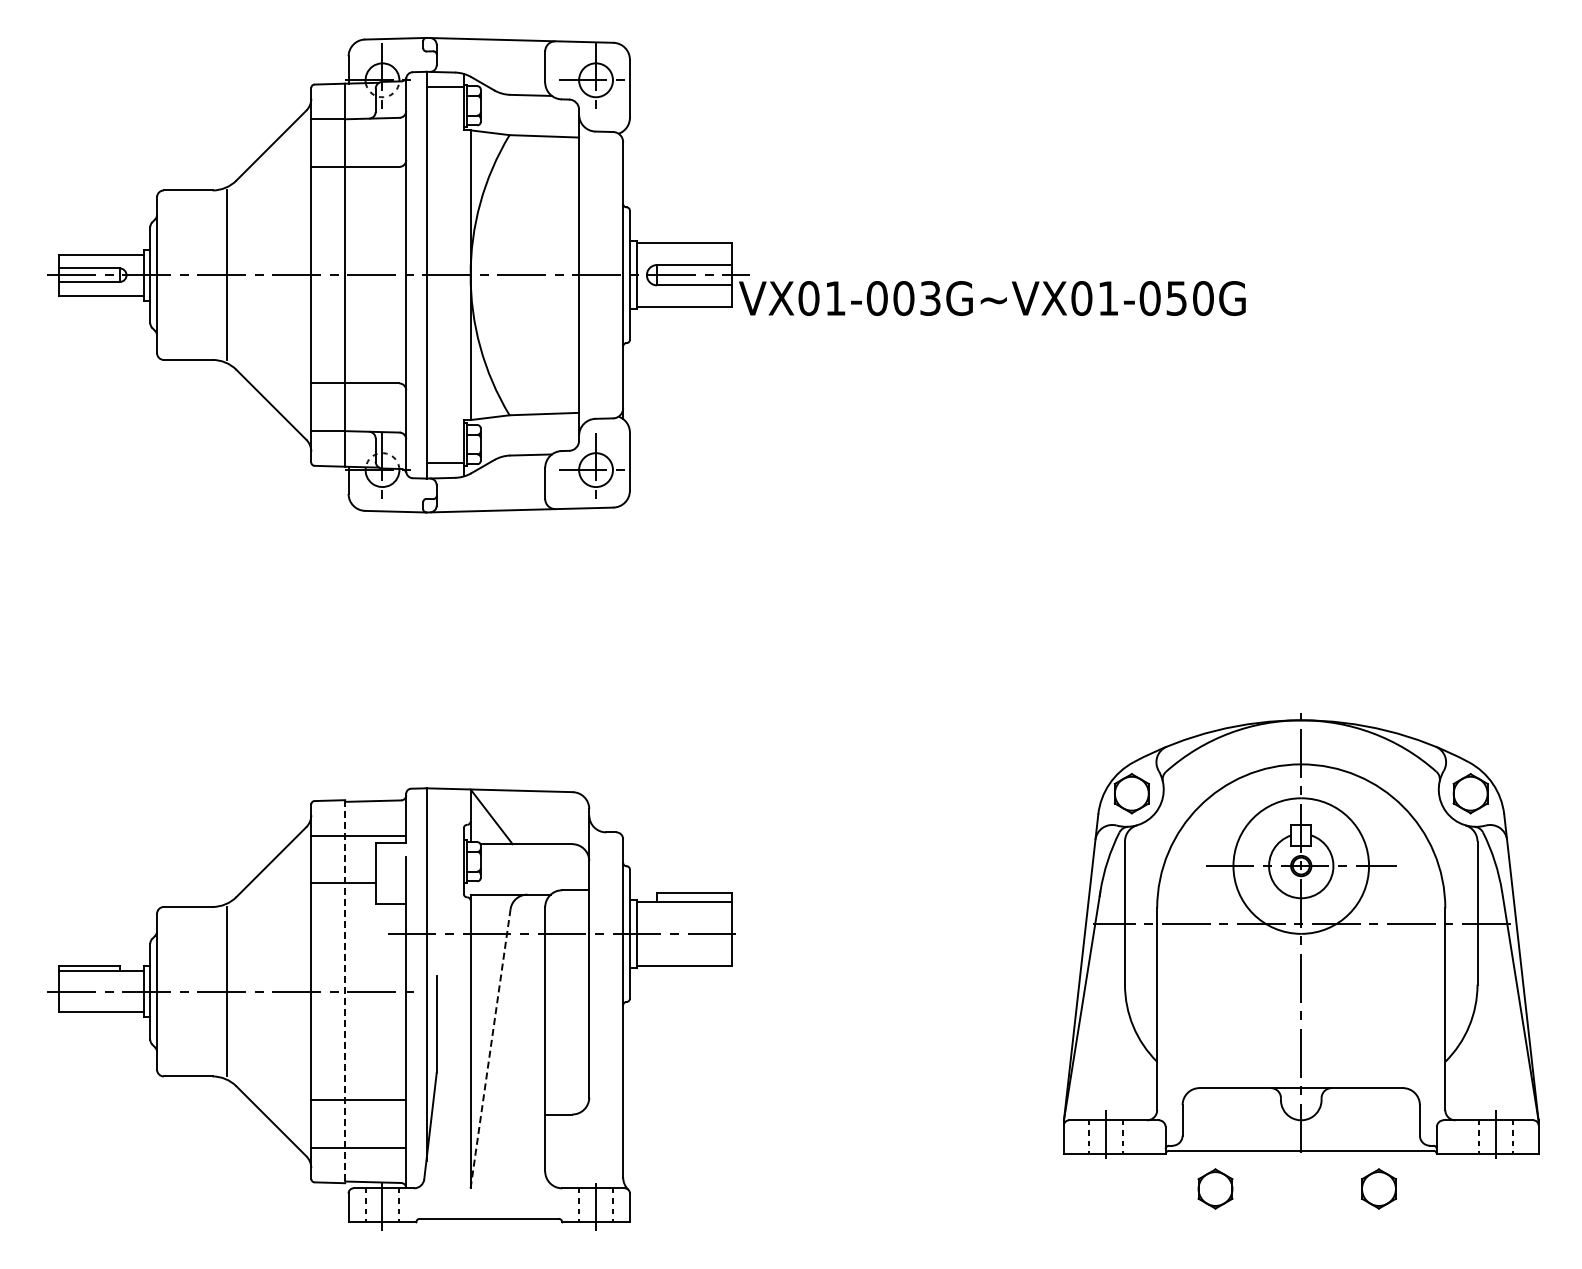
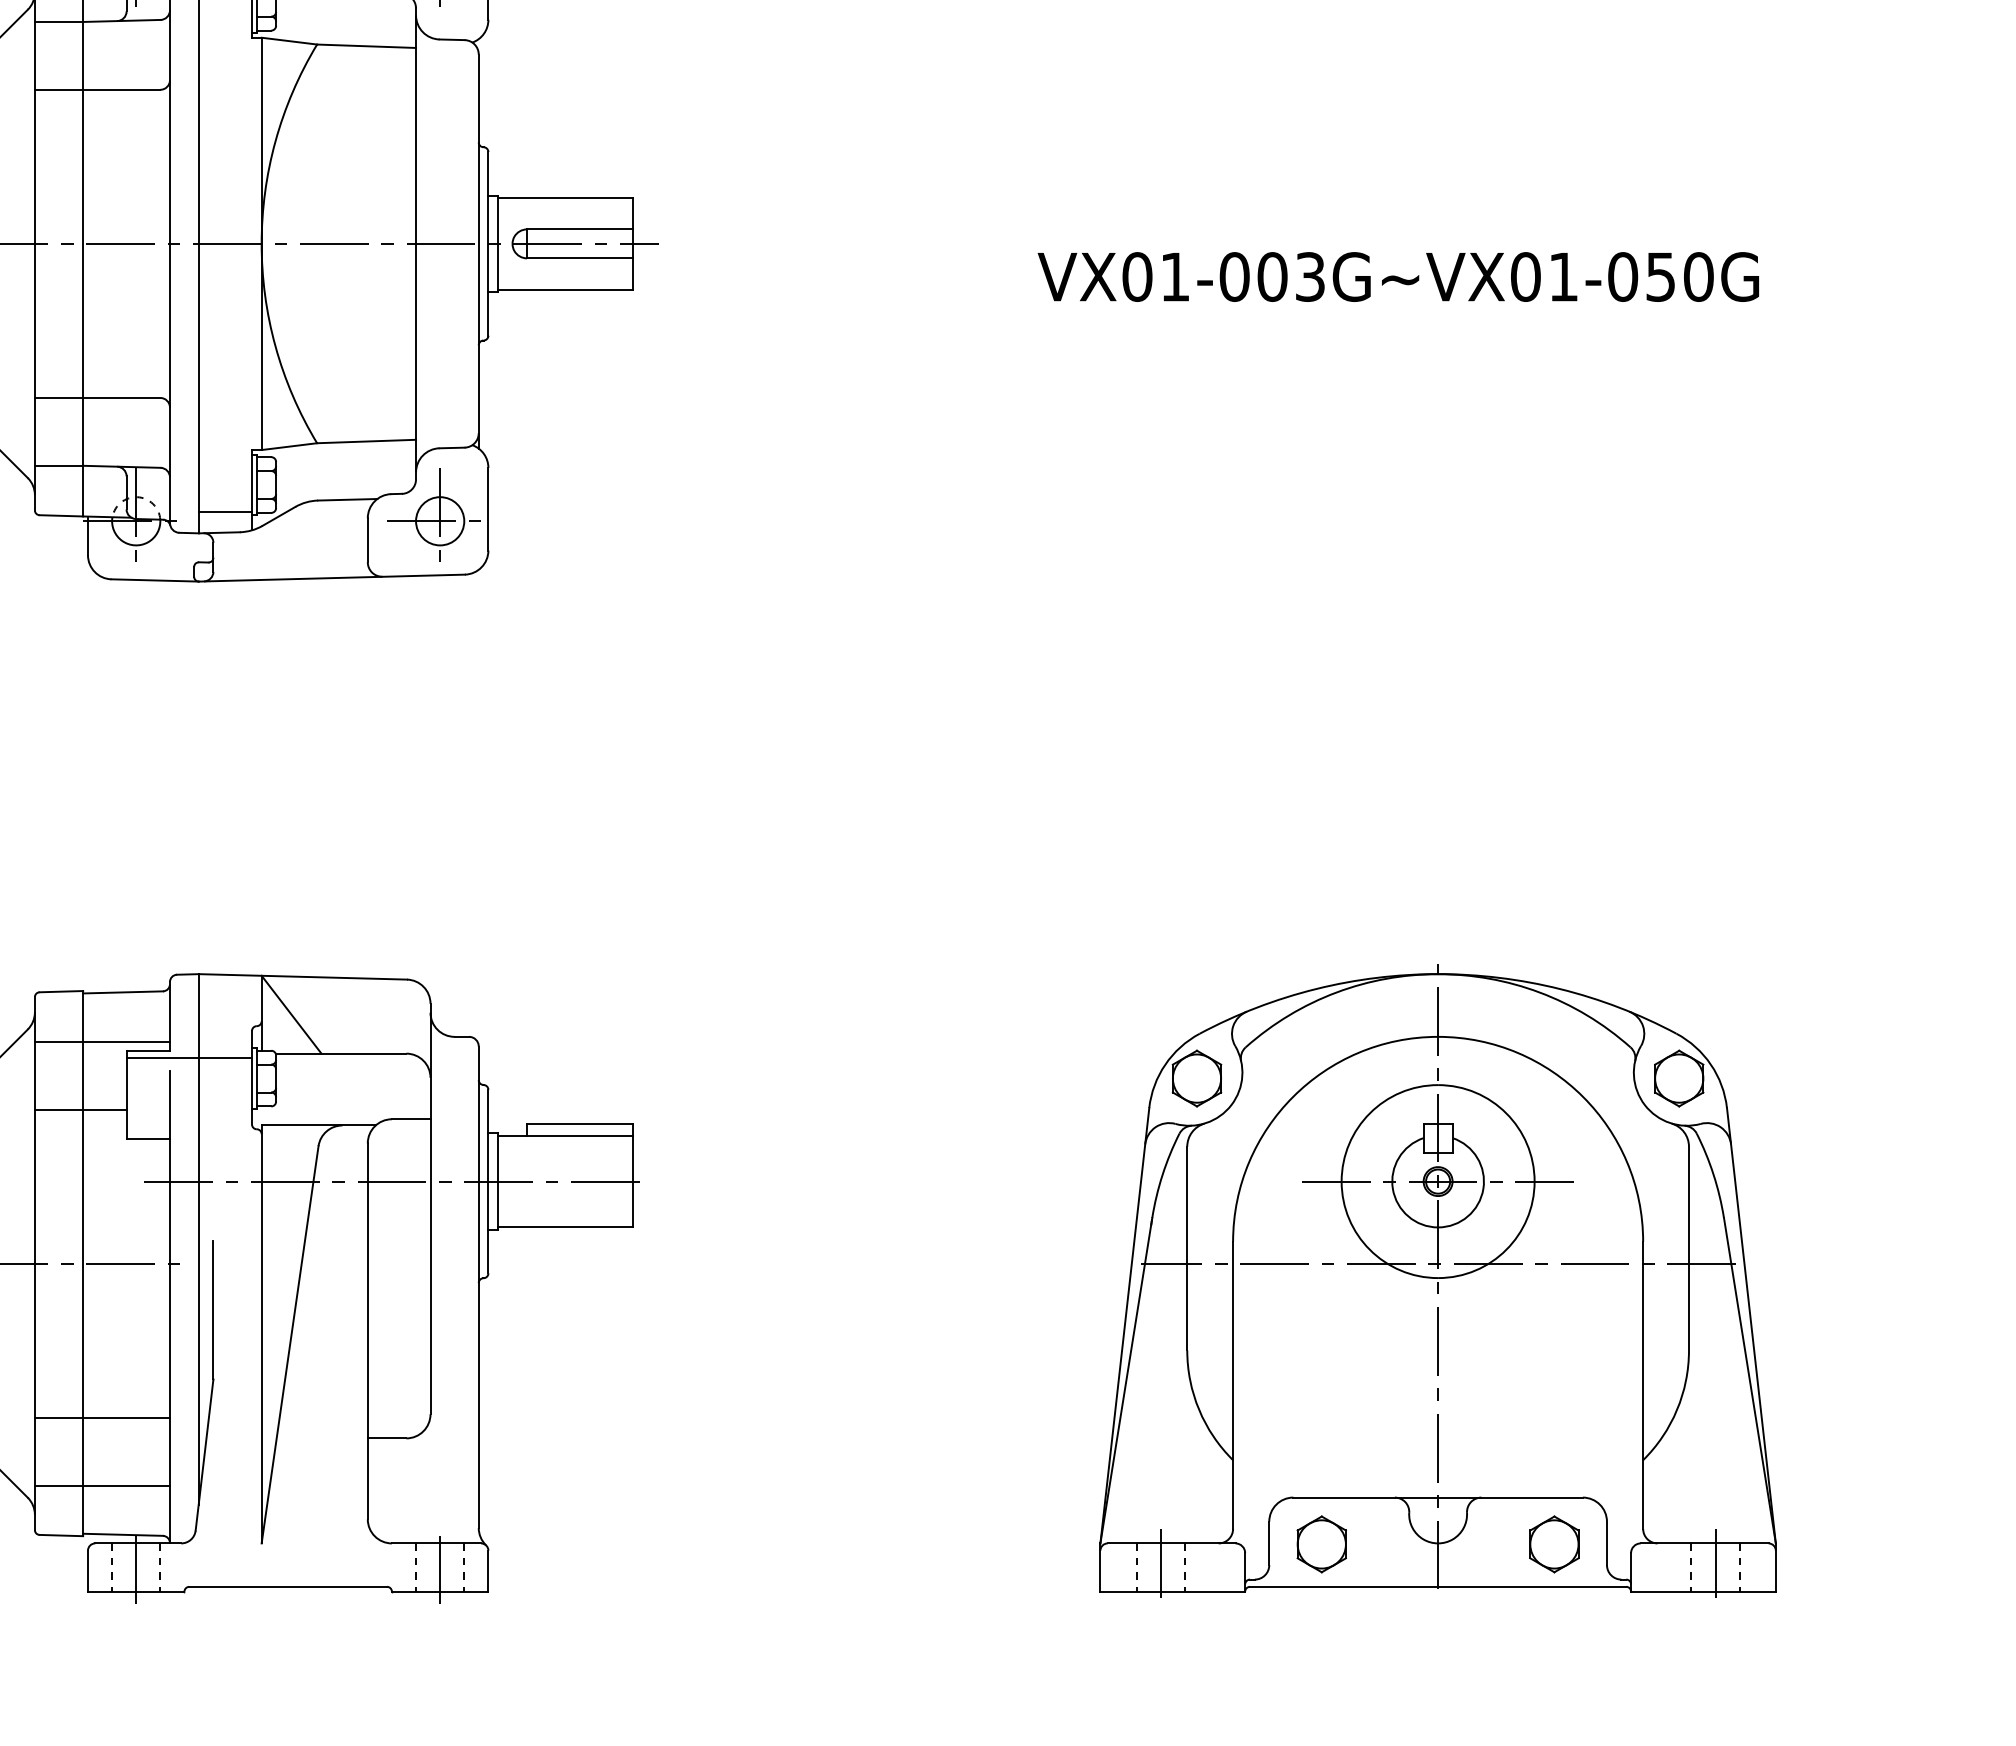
text: (992, 298) -> (1398, 277), moved
line: (419, 847) -> (188, 1058), added
part: (1301, 935) -> (1438, 1280), moved
line: (345, 991) -> (83, 1263), dashed -> solid
line: (490, 1048) -> (289, 1344), dashed -> solid

